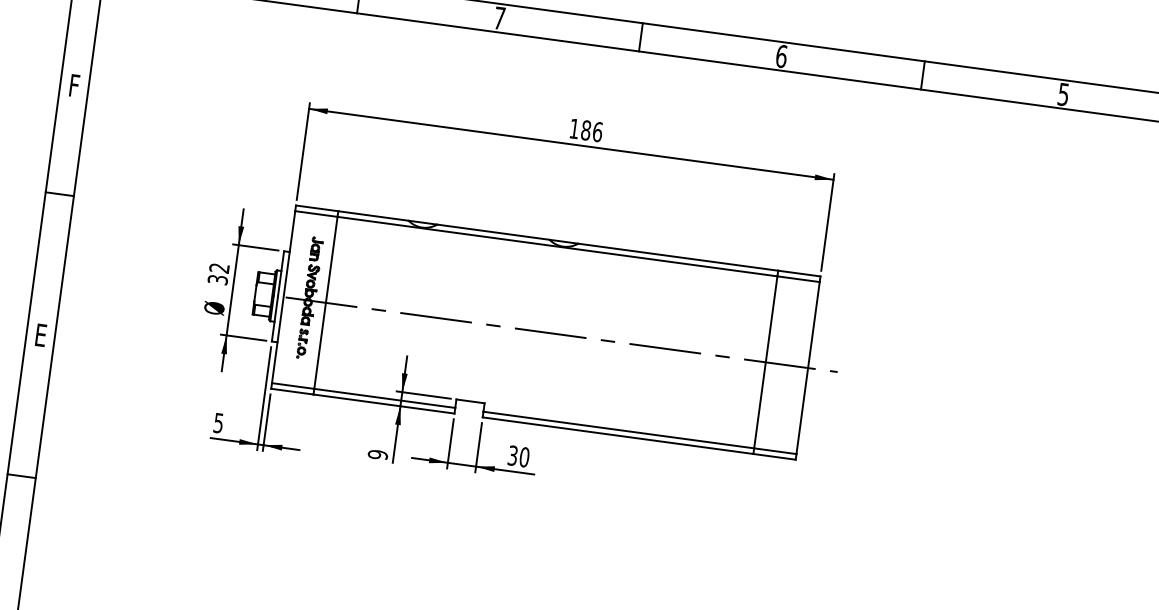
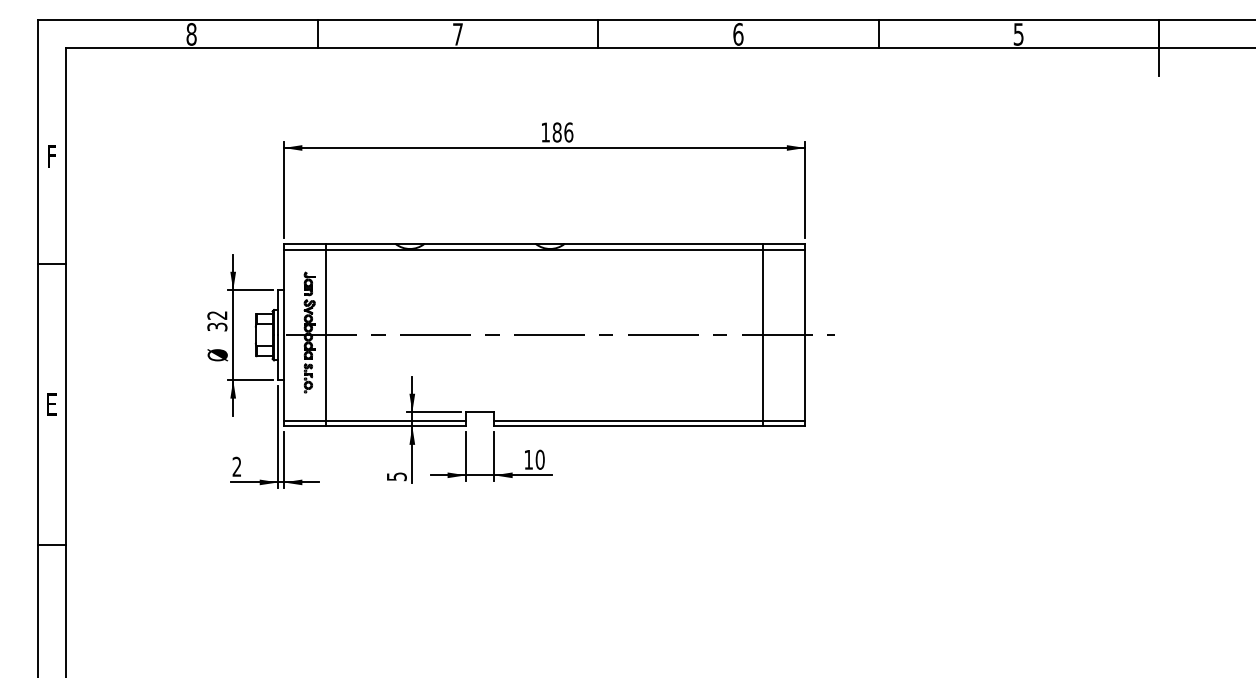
text: (218, 422) -> (236, 466), 5 -> 2
text: (377, 454) -> (396, 476), 9 -> 5
text: (512, 455) -> (528, 459), 30 -> 10

